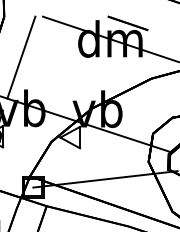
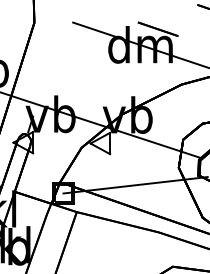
line: (21, 57) -> (51, 63), removed

